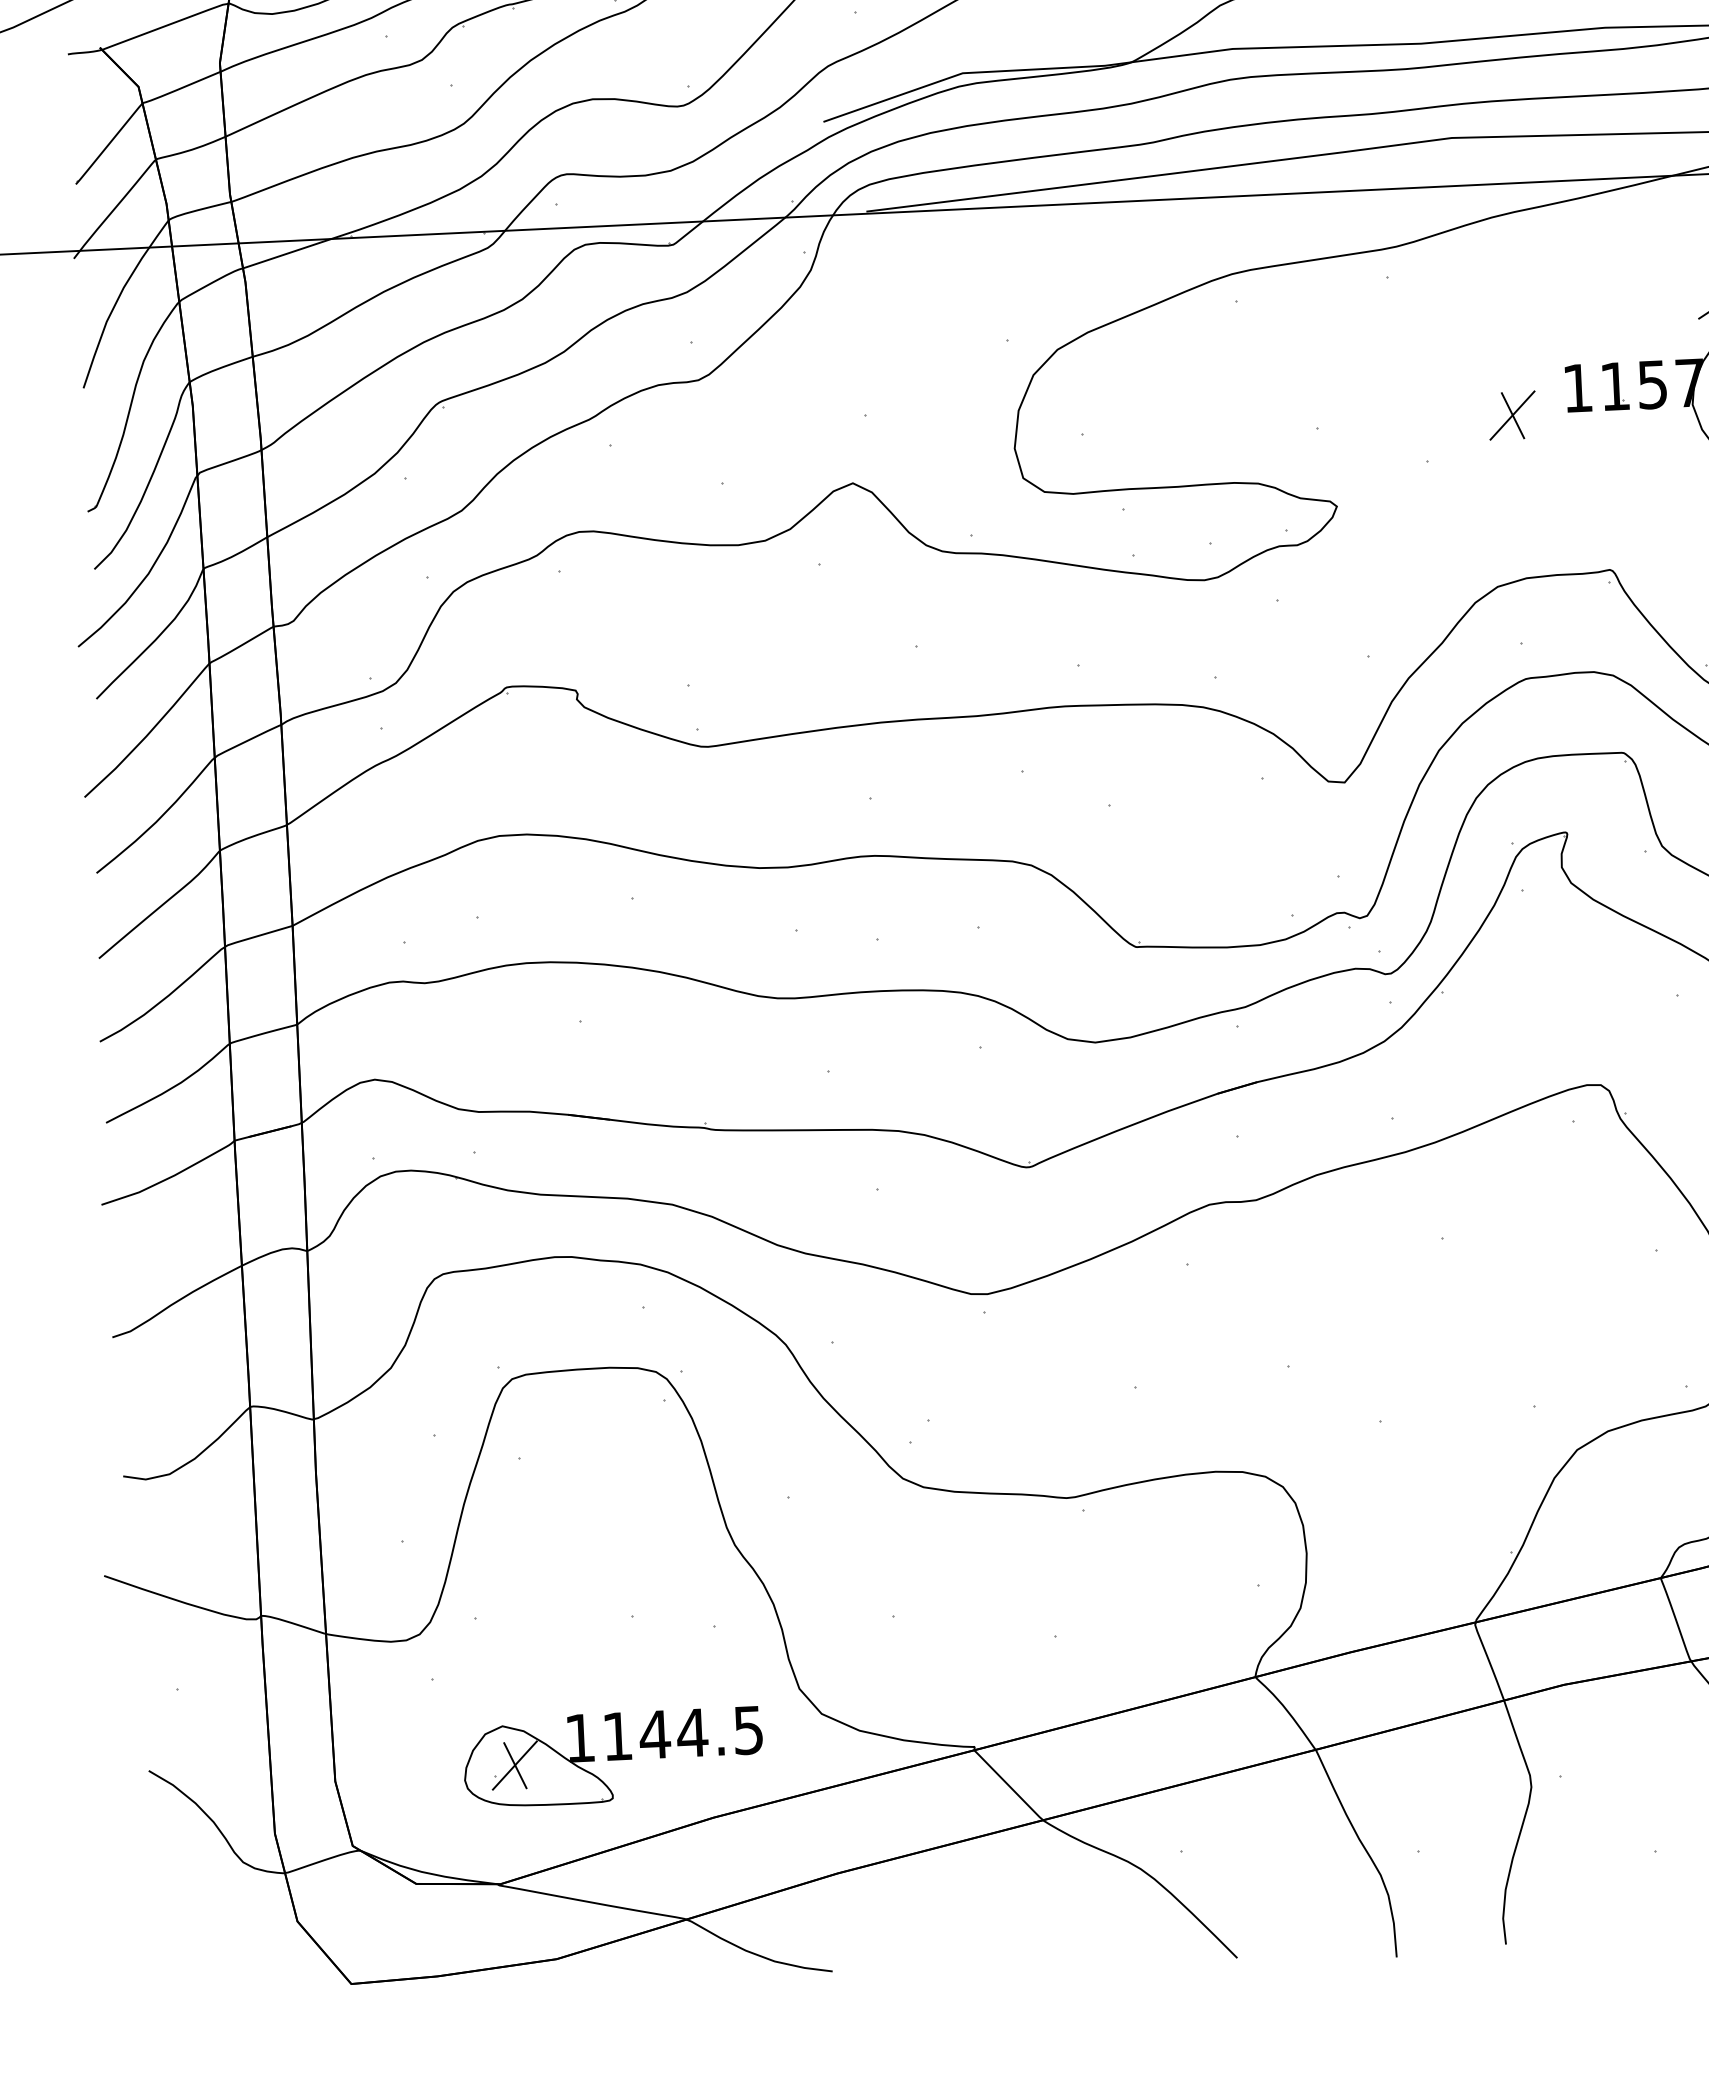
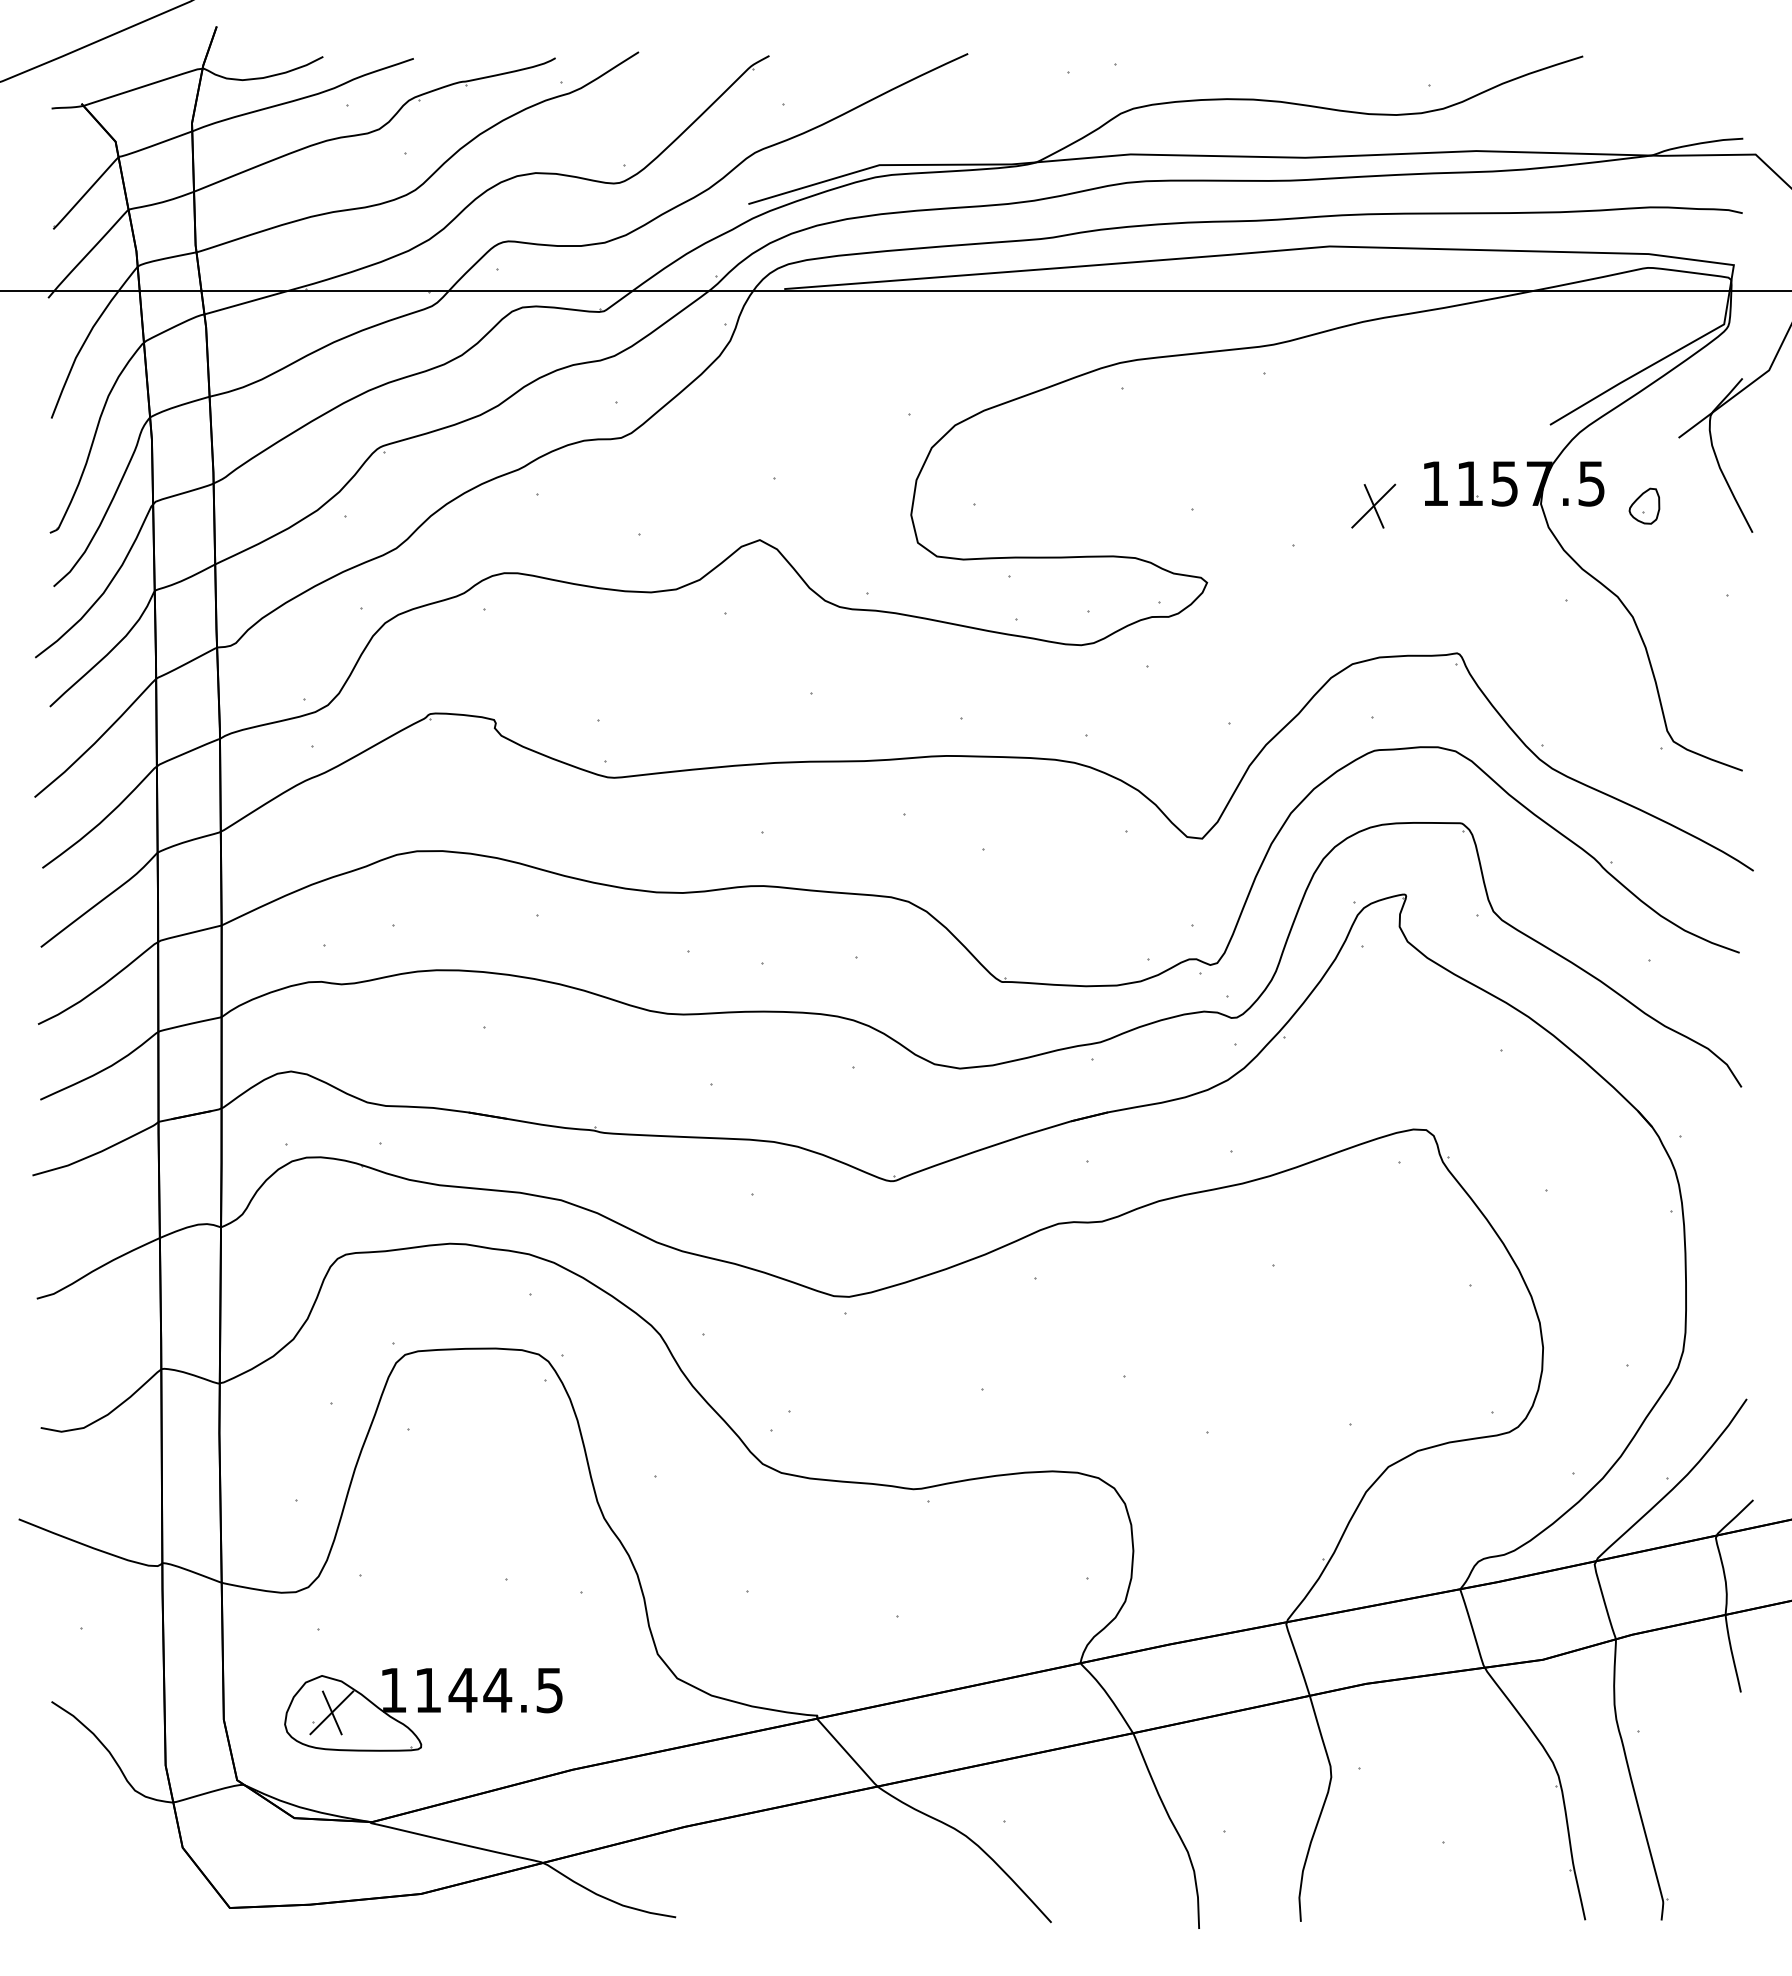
part: (613, 1757) -> (423, 1709), moved

